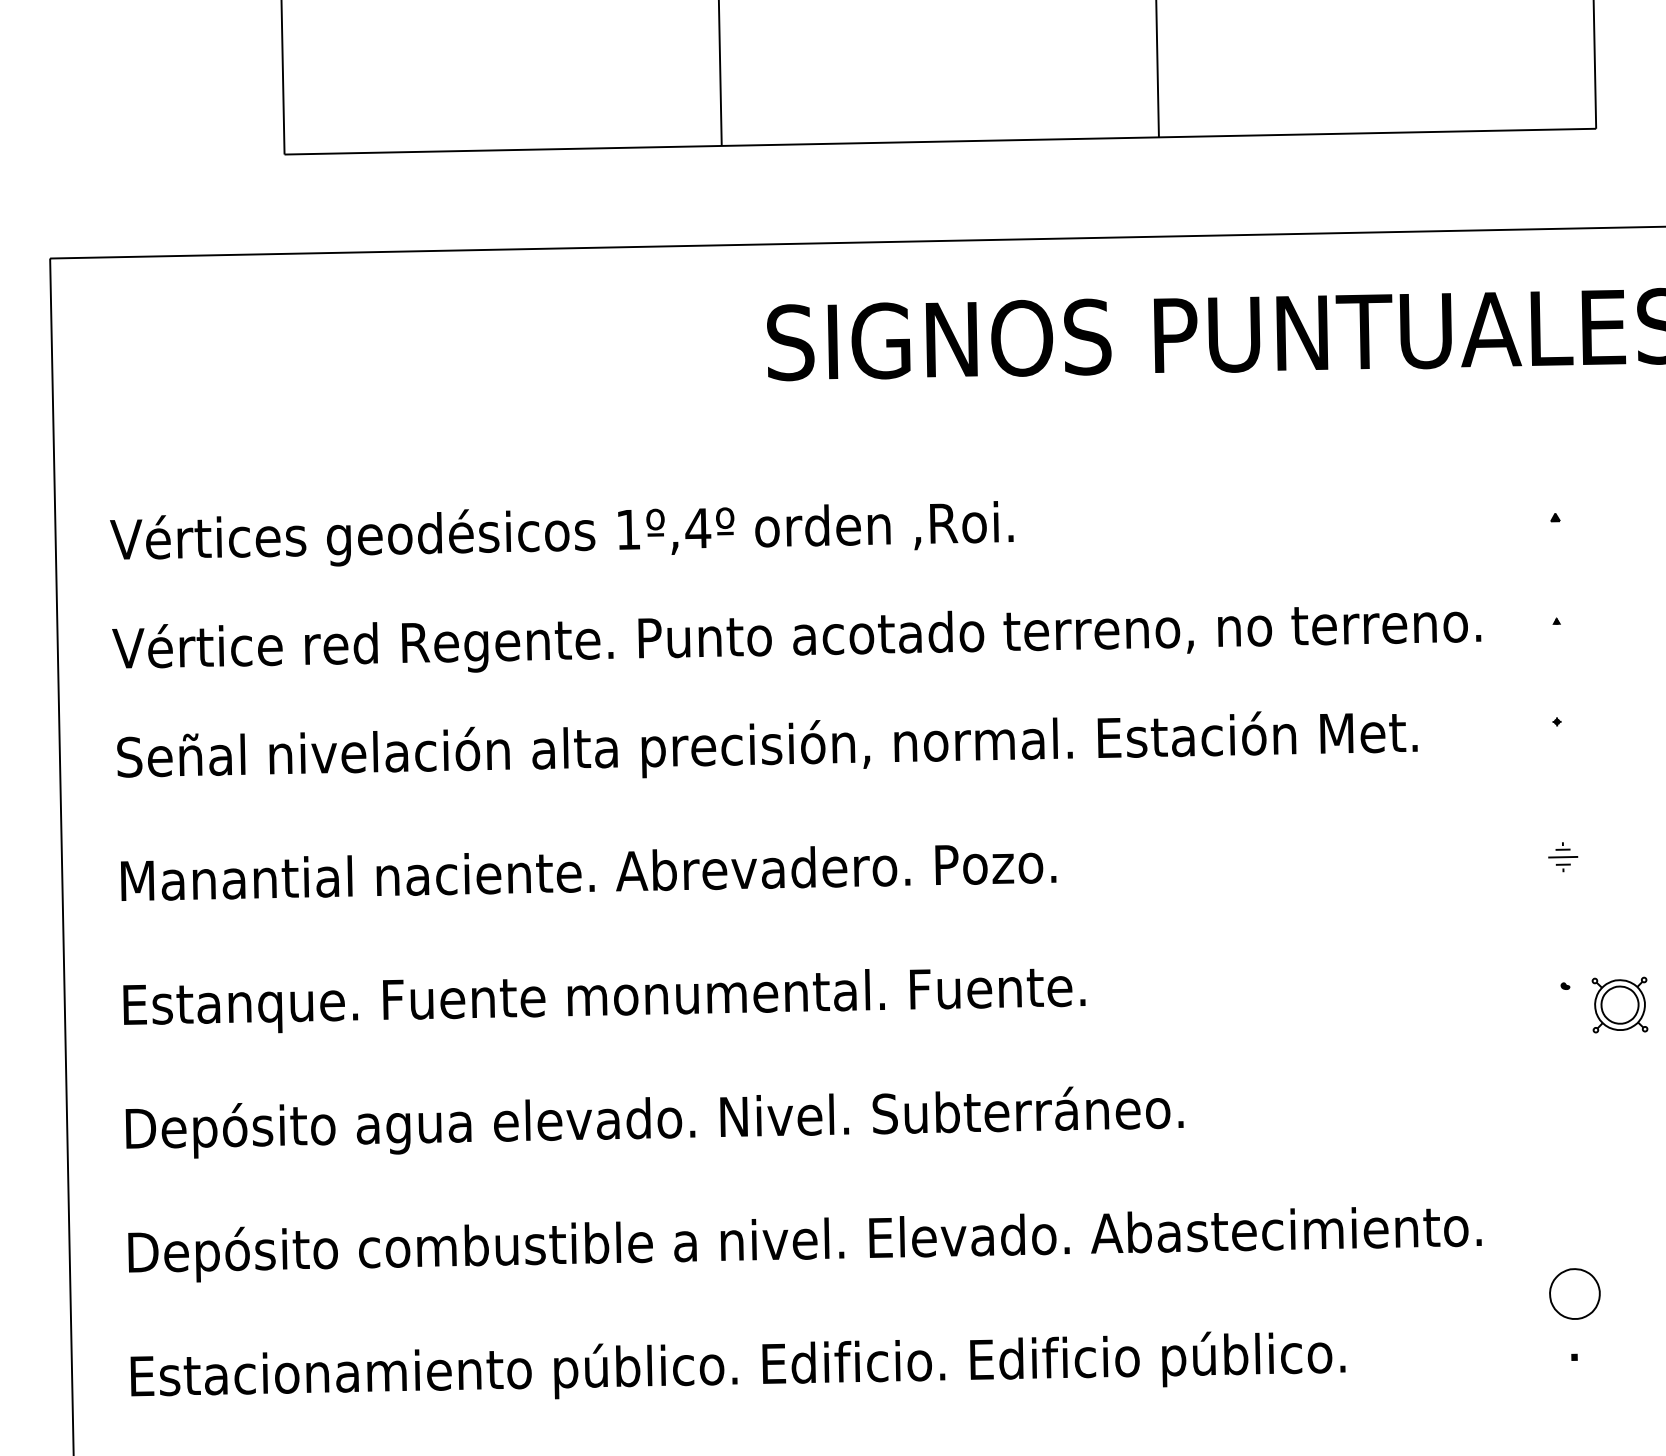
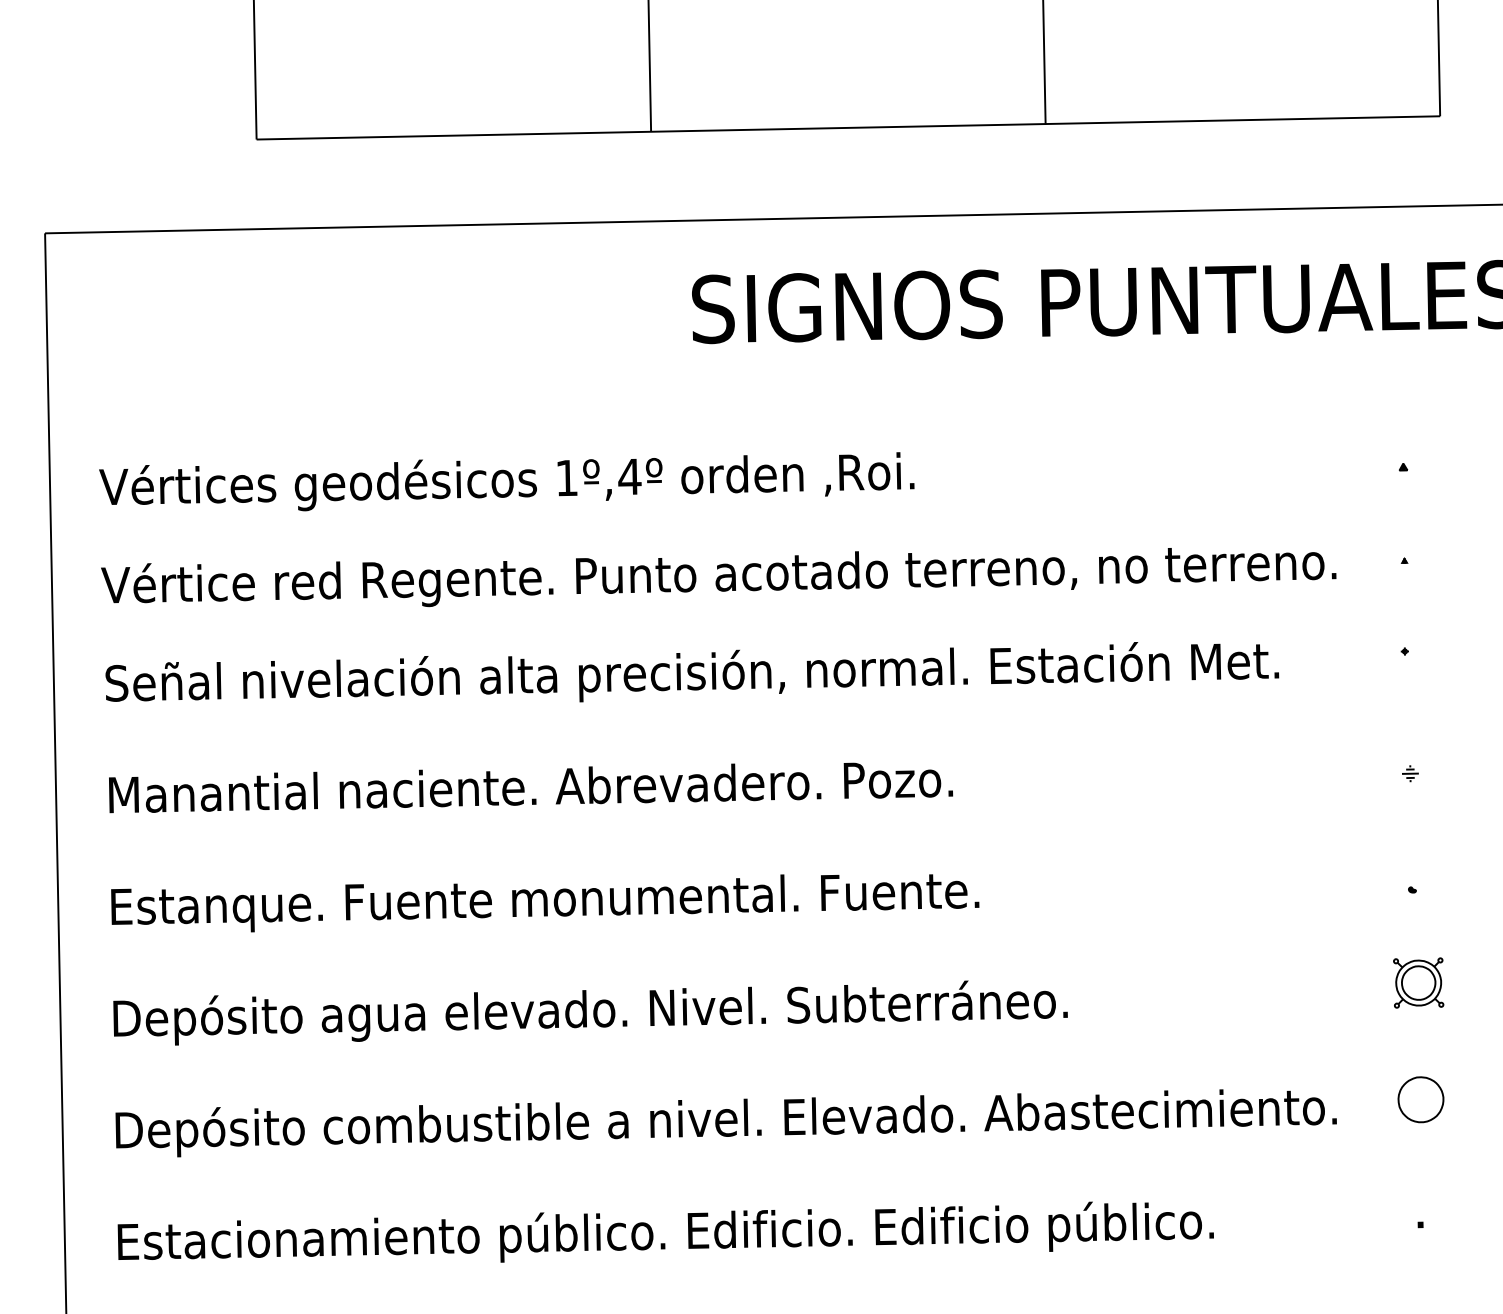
part: (1563, 857) -> (1410, 773), size x0.62
part: (1619, 1004) -> (1418, 982), moved
part: (1574, 1293) -> (1420, 1099), moved

